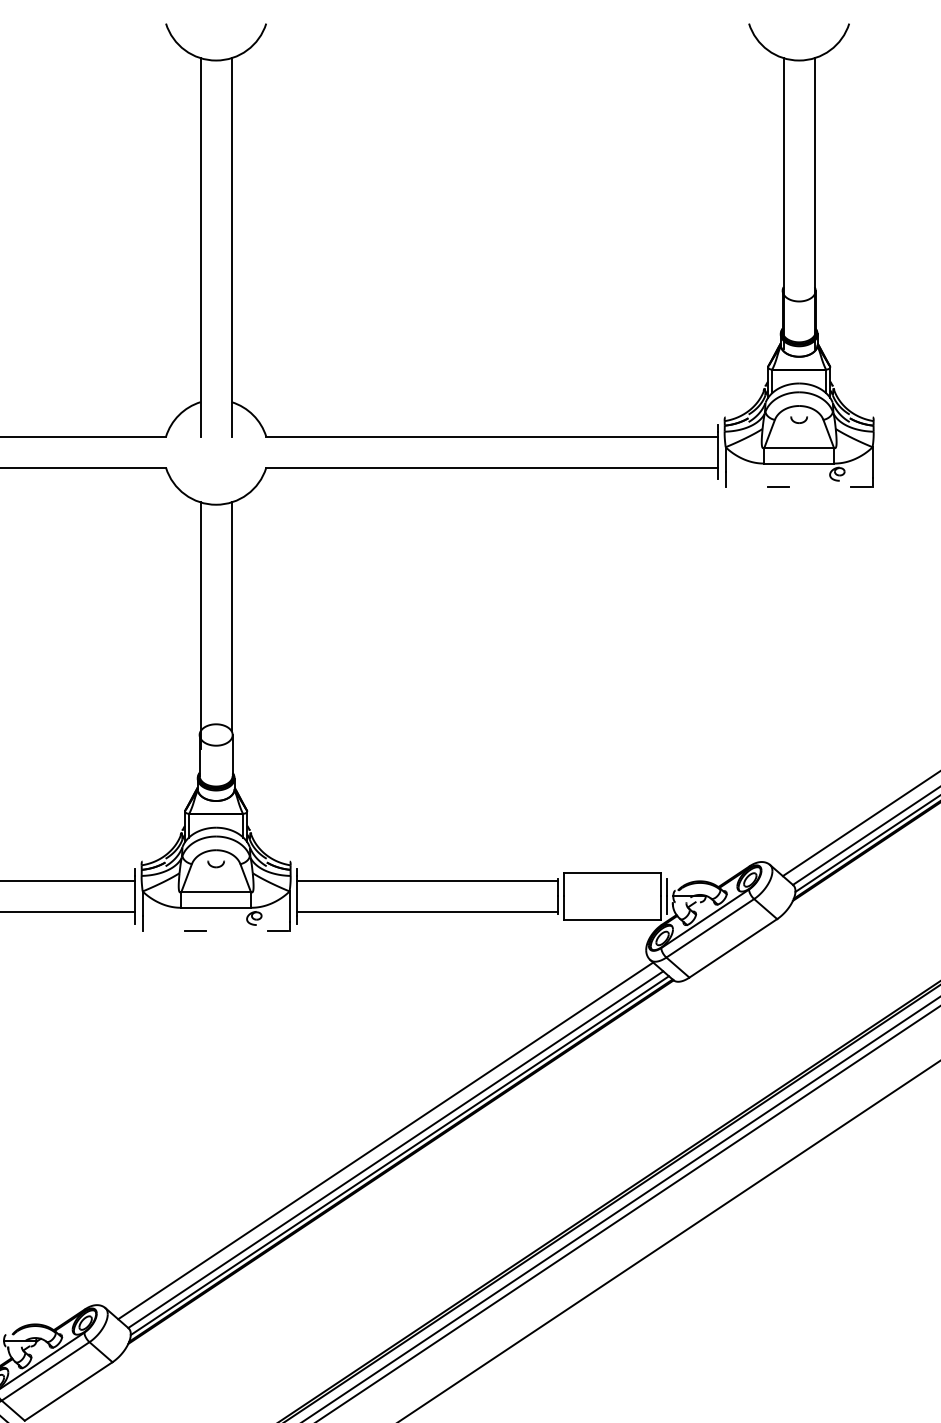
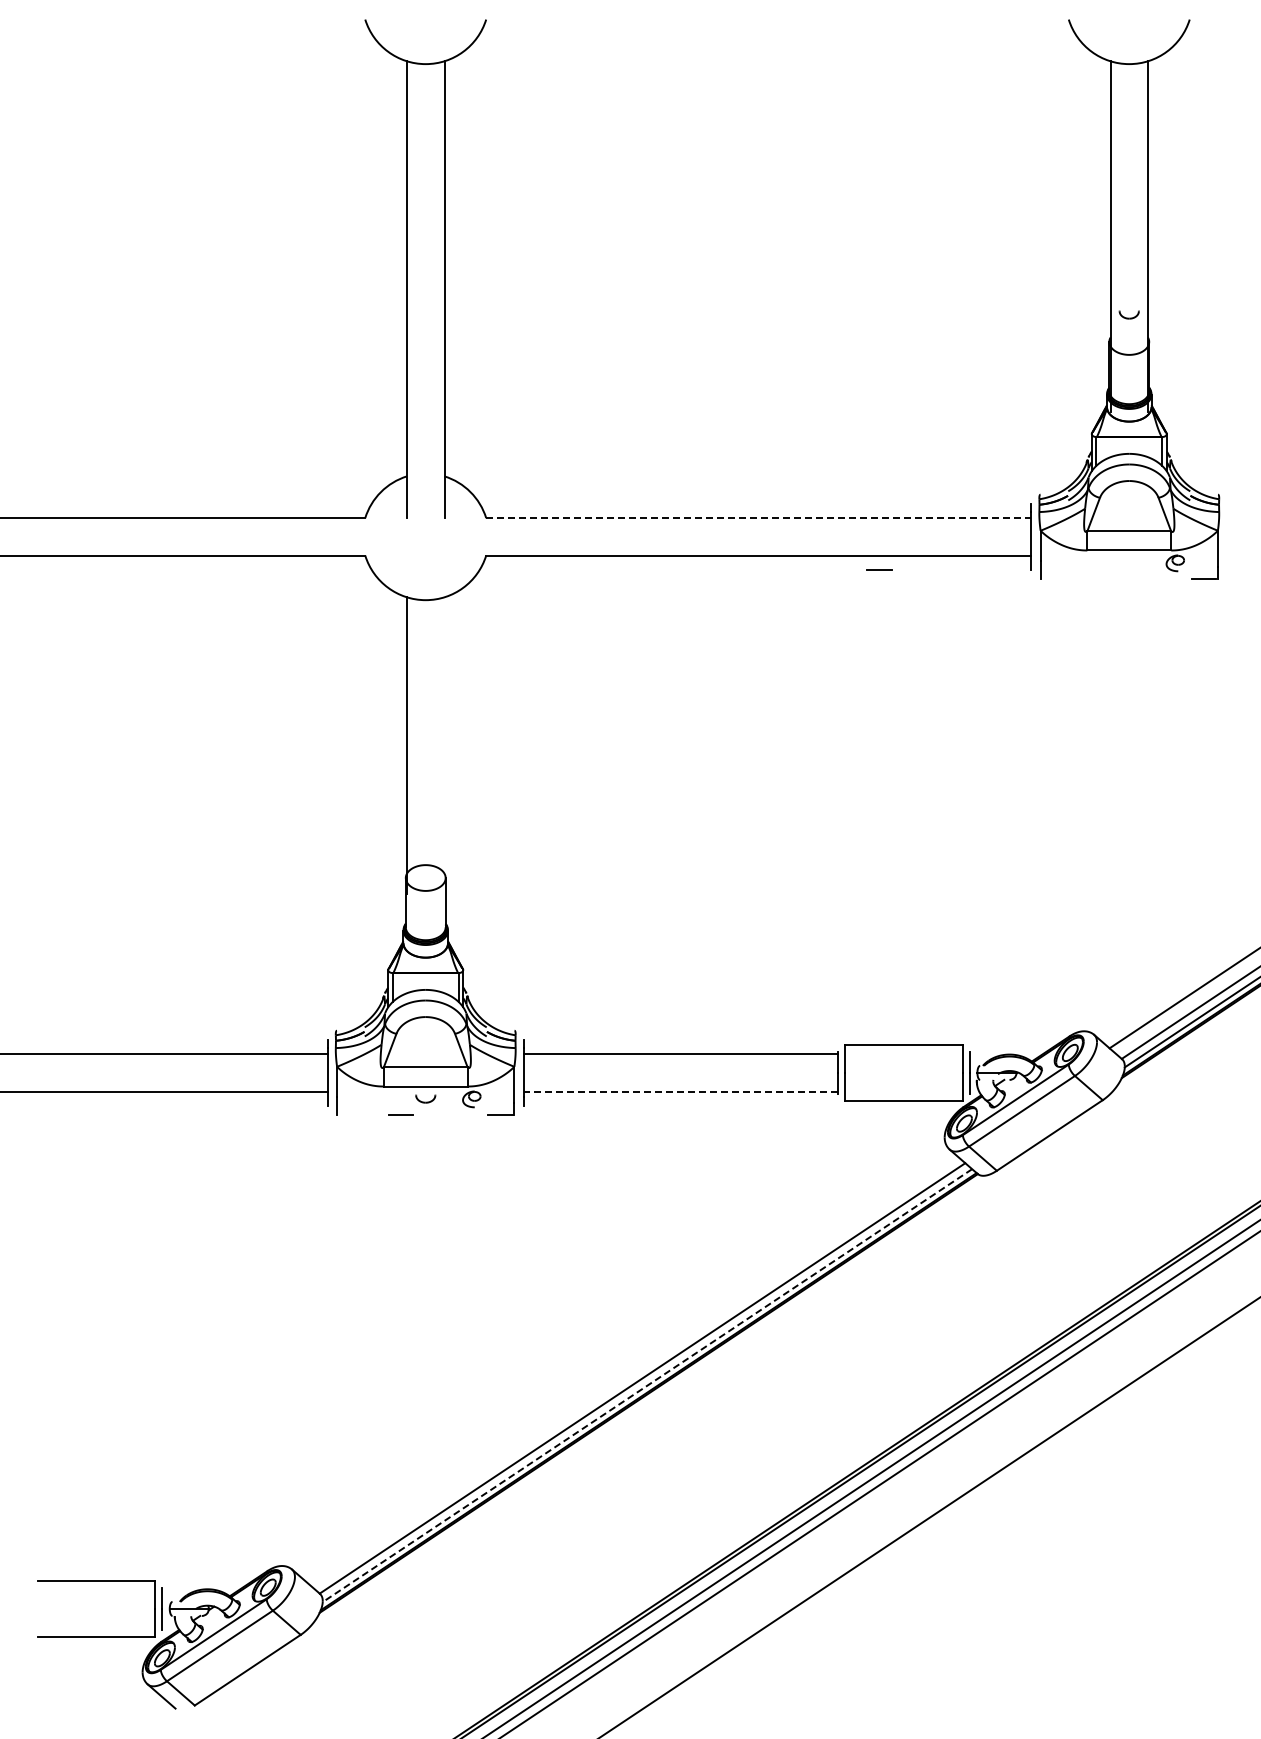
part: (798, 419) -> (1128, 314), moved
line: (491, 437) -> (758, 518), solid -> dashed
line: (778, 486) -> (879, 569), moved
line: (231, 616) -> (444, 735), removed
part: (215, 863) -> (425, 1098), moved
line: (427, 911) -> (680, 1091), solid -> dashed
line: (385, 1140) -> (630, 1367), removed
line: (399, 1155) -> (647, 1385), solid -> dashed

